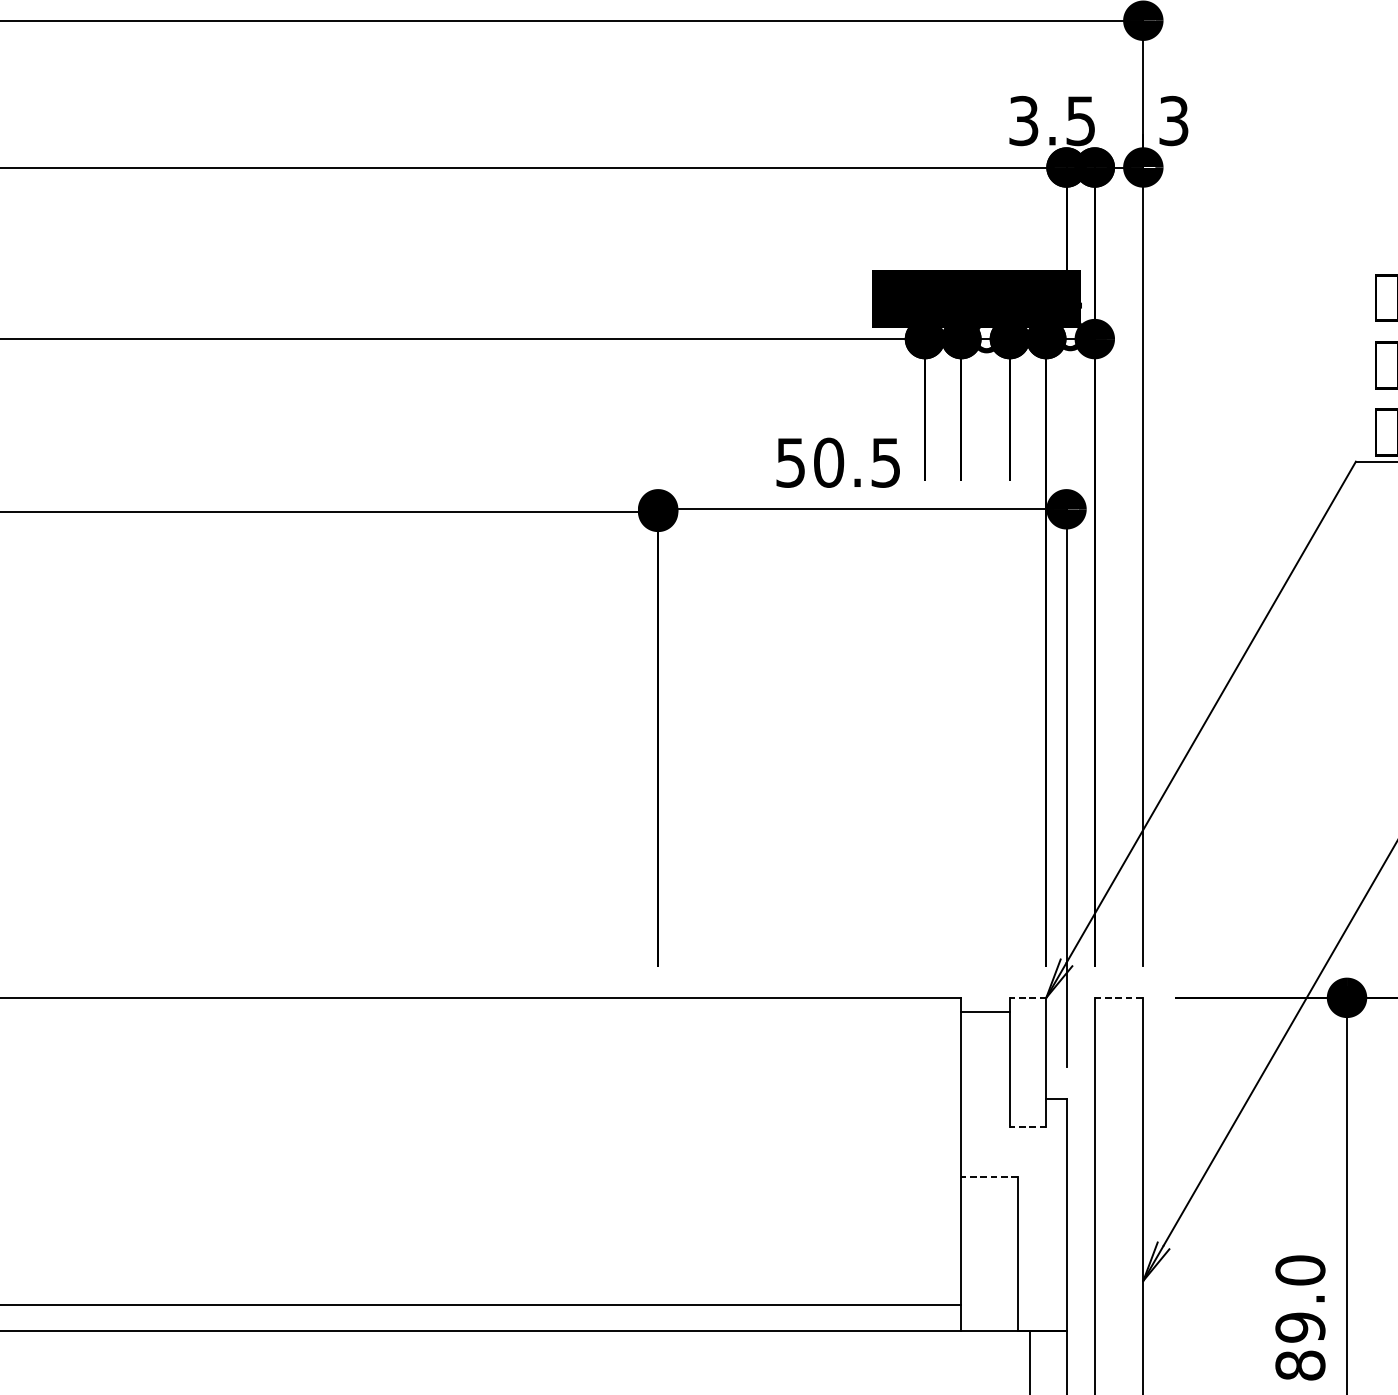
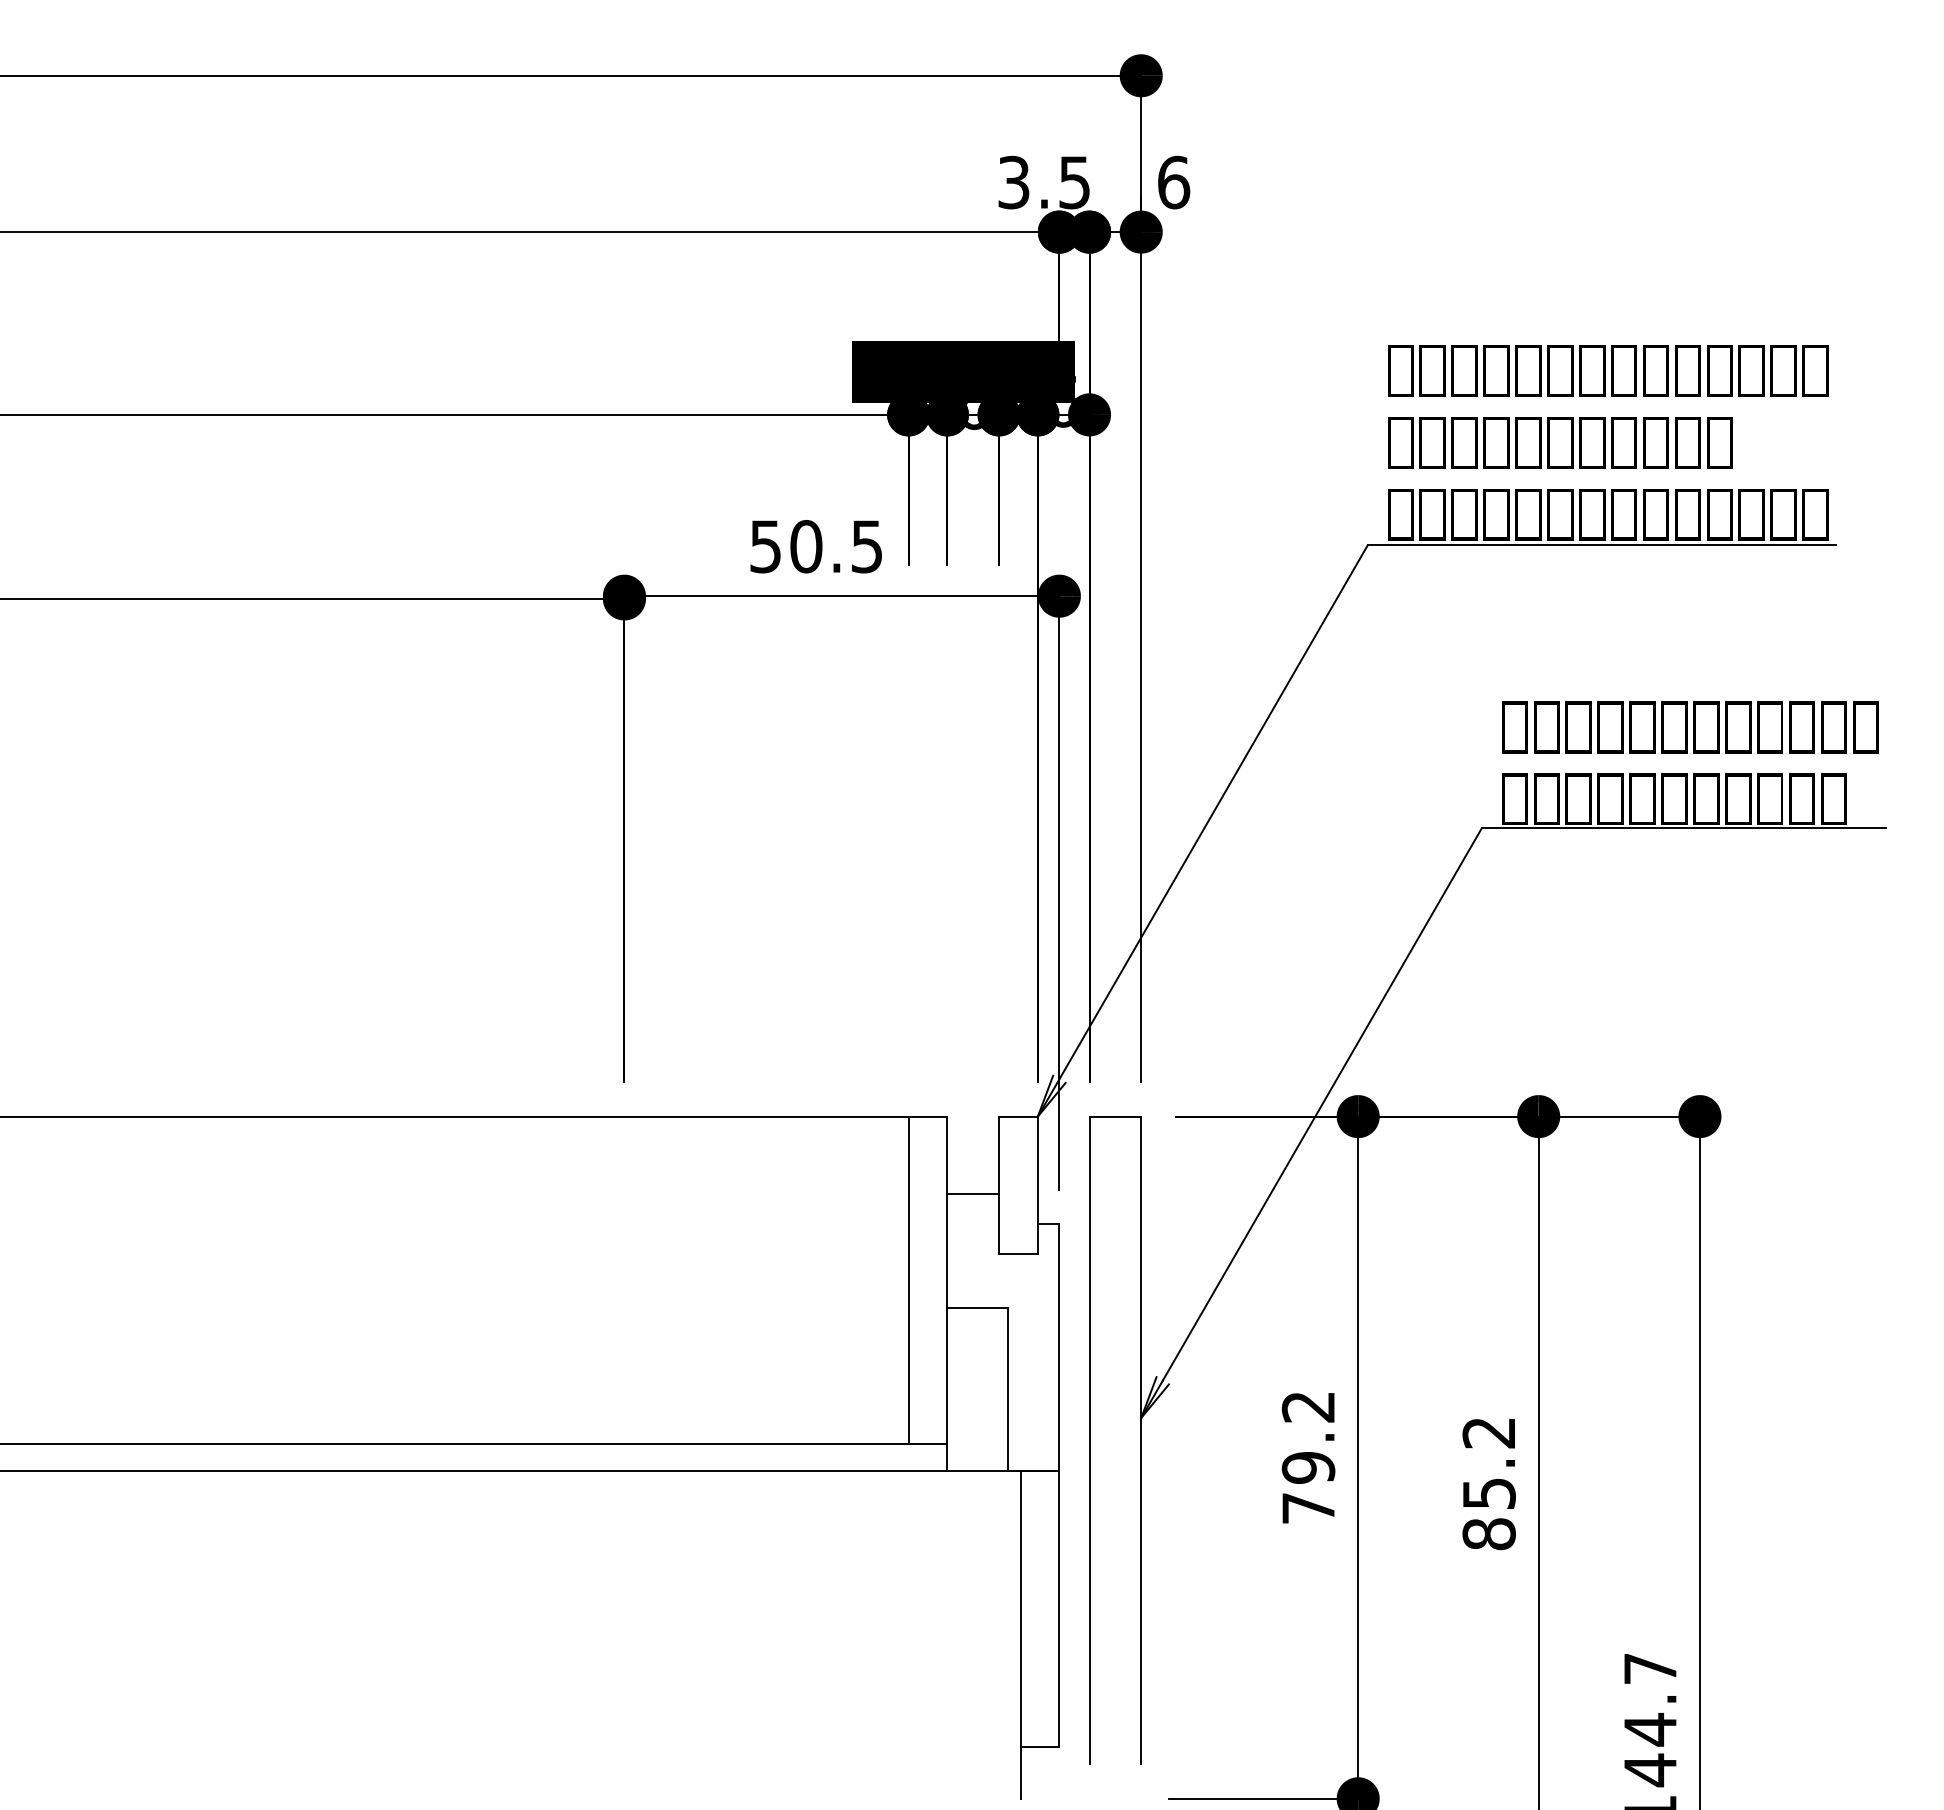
text: (1174, 120) -> (1174, 182), 3 -> 6
line: (1027, 997) -> (1017, 1116), dashed -> solid
line: (1119, 997) -> (1115, 1116), dashed -> solid
line: (985, 1012) -> (973, 1194), moved
line: (1027, 1127) -> (1017, 1254), dashed -> solid
line: (924, 1150) -> (908, 1279), added
line: (989, 1177) -> (977, 1307), dashed -> solid
text: (1300, 1317) -> (1308, 1457), 89.0 -> 79.2

